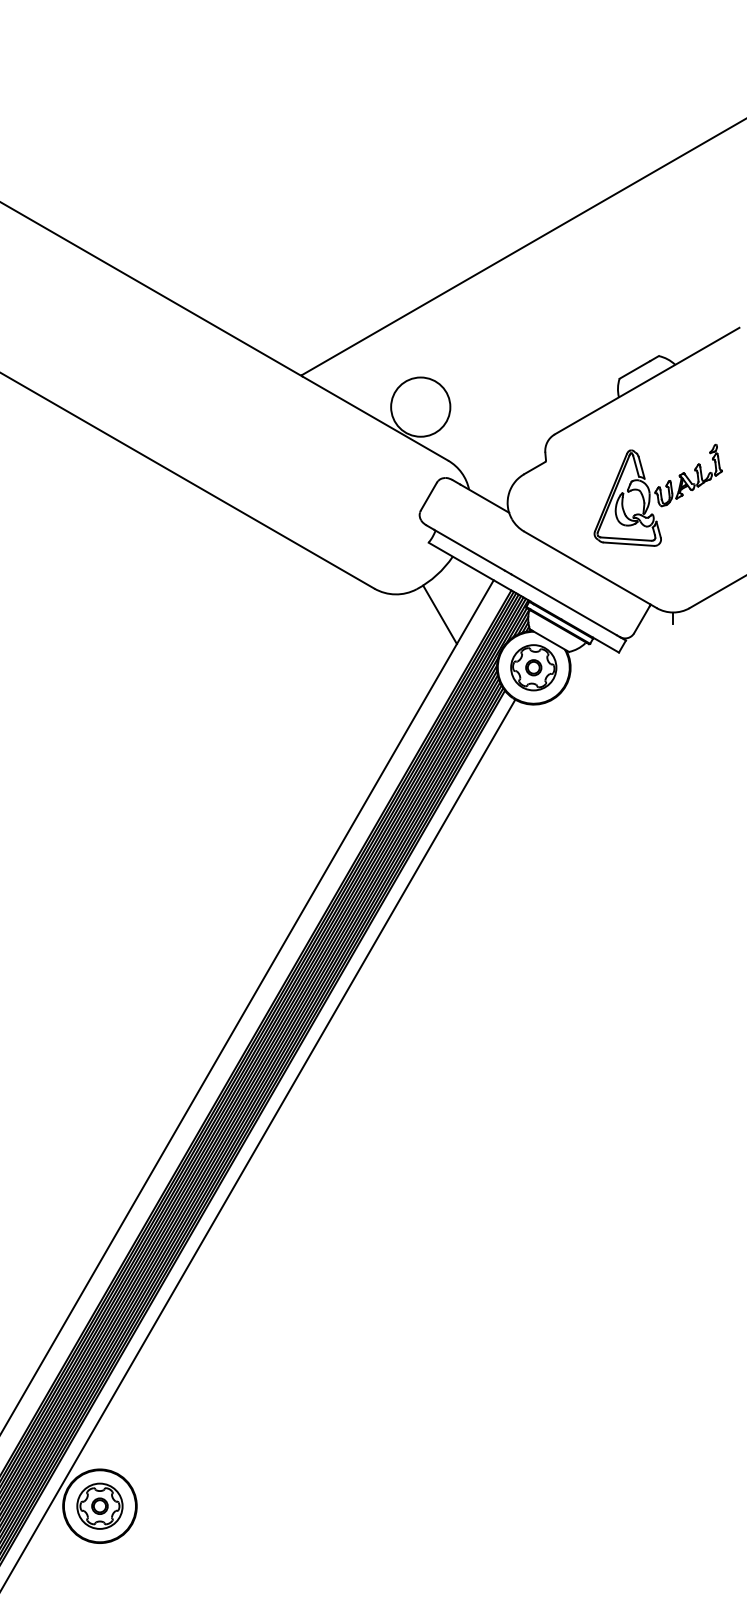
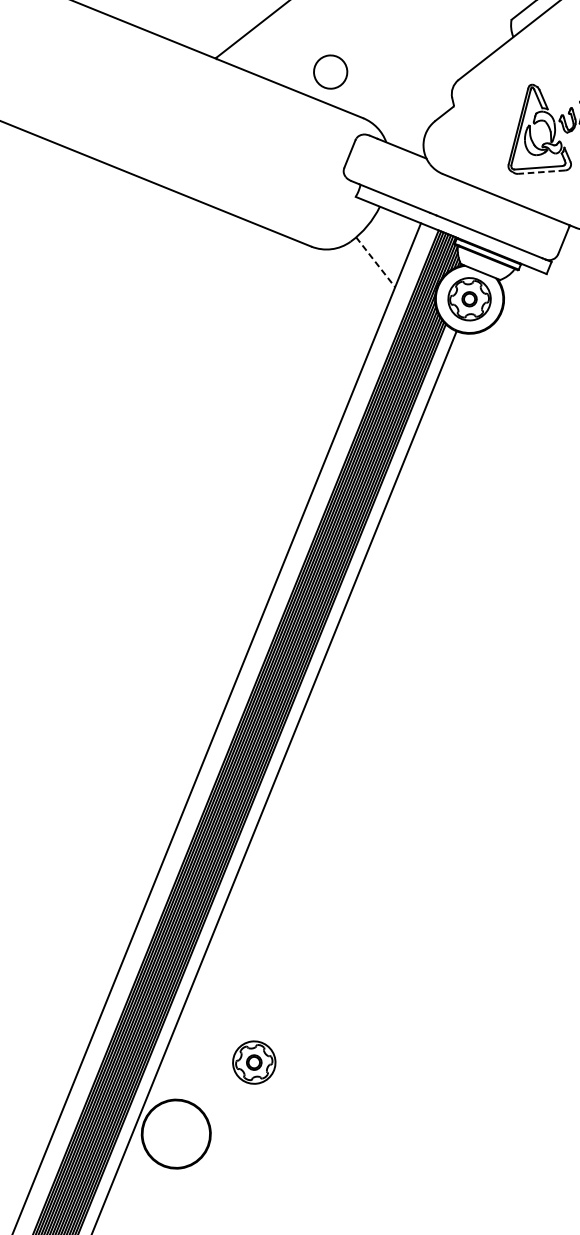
circle: (420, 406) -> (330, 71), size x0.6
line: (628, 544) -> (541, 172), solid -> dashed
line: (440, 614) -> (376, 261), solid -> dashed
part: (99, 1505) -> (253, 1061), moved

